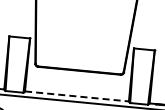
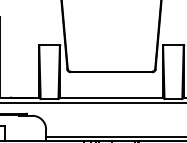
line: (76, 96) -> (111, 97), dashed -> solid

